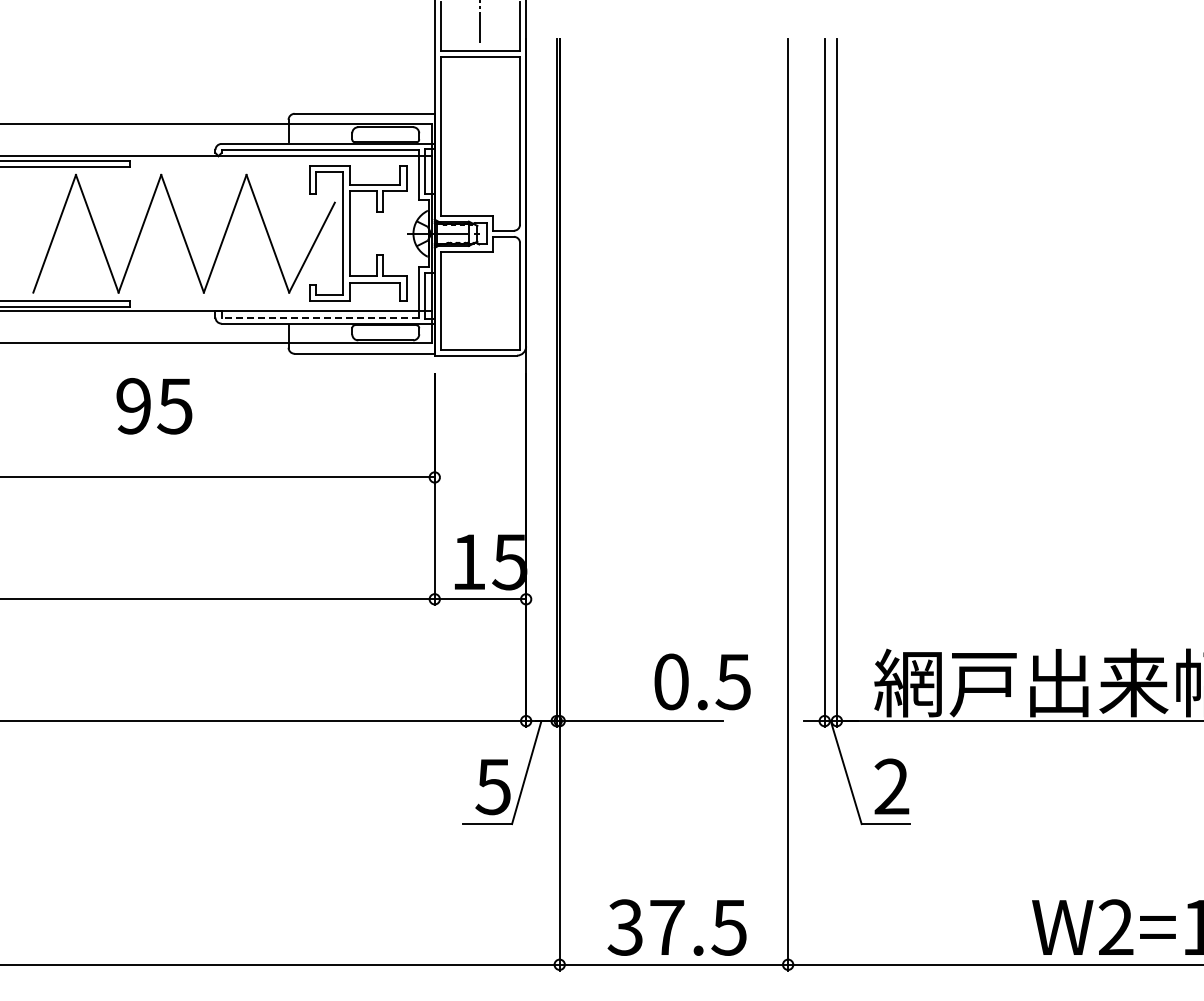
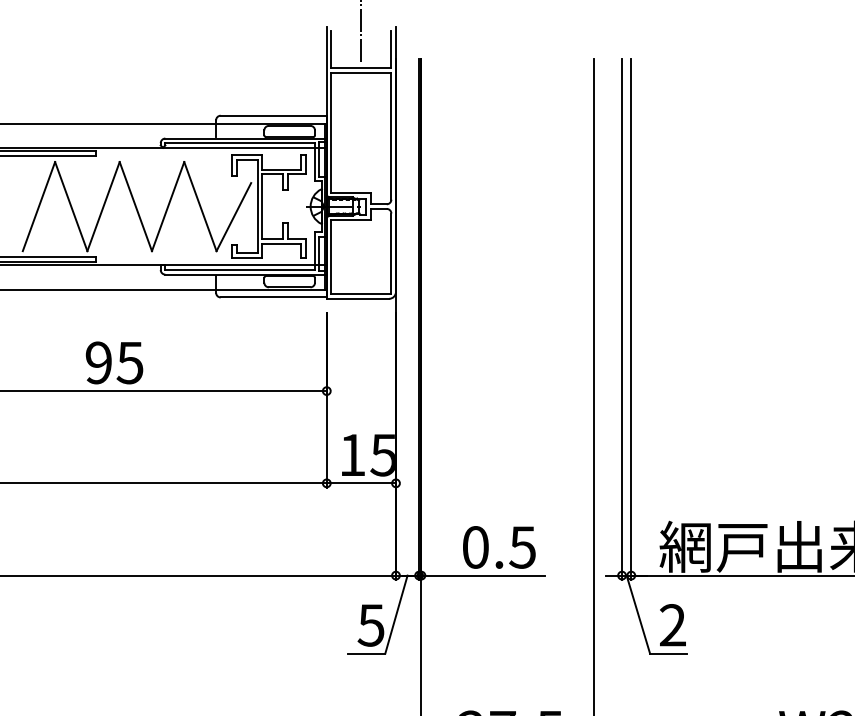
line: (320, 317) -> (240, 269), dashed -> solid
text: (154, 406) -> (114, 363), moved
text: (702, 681) -> (499, 547), moved

